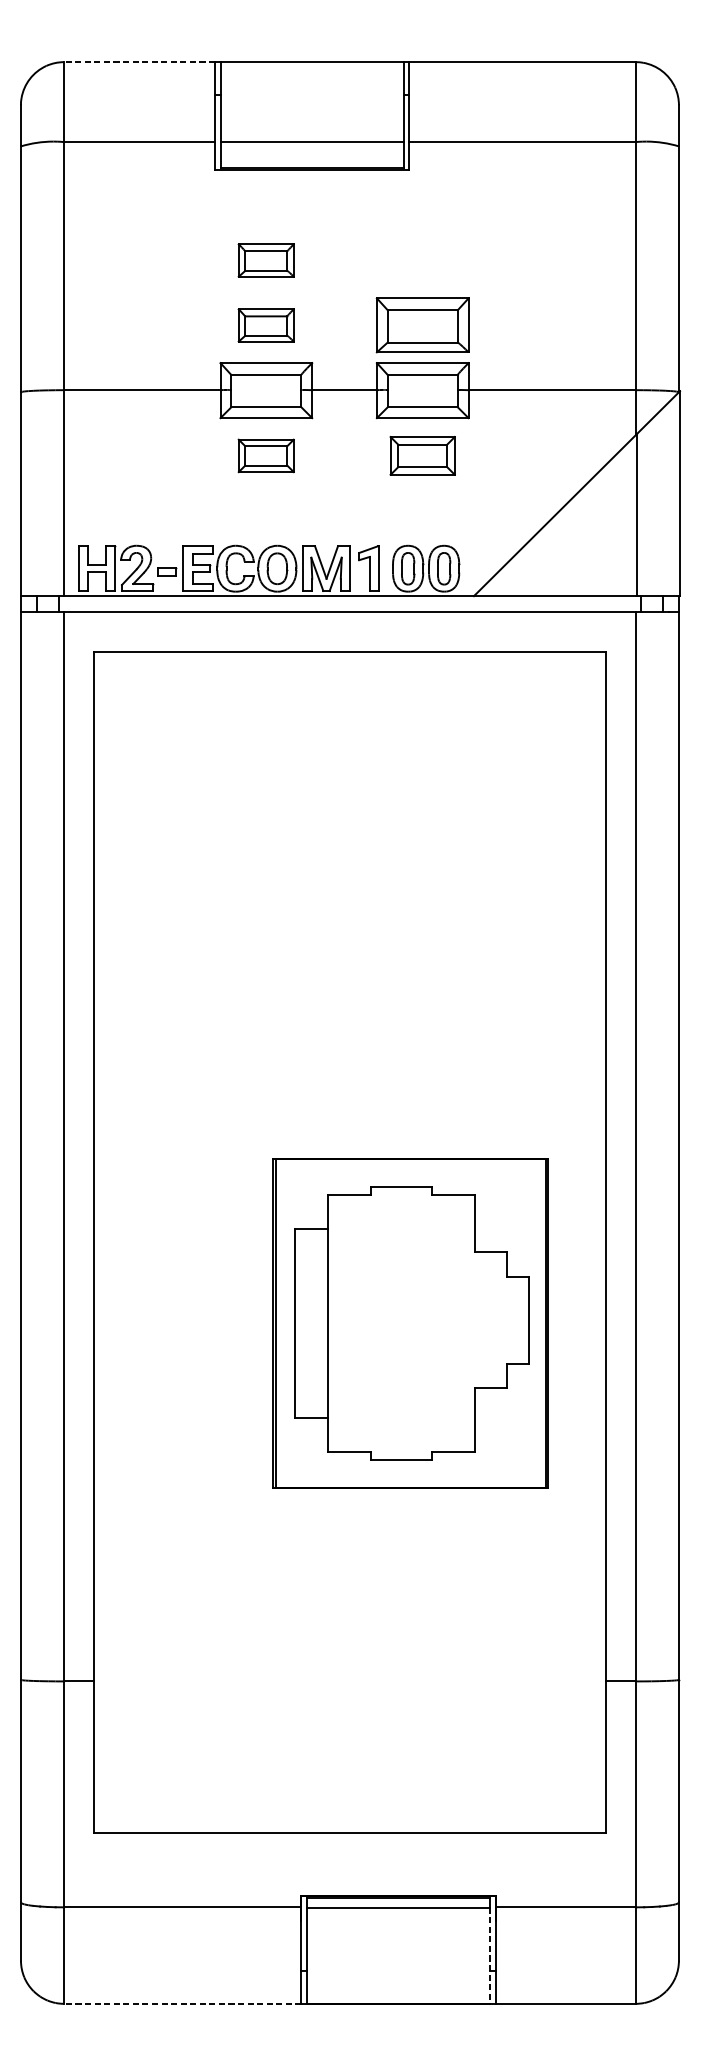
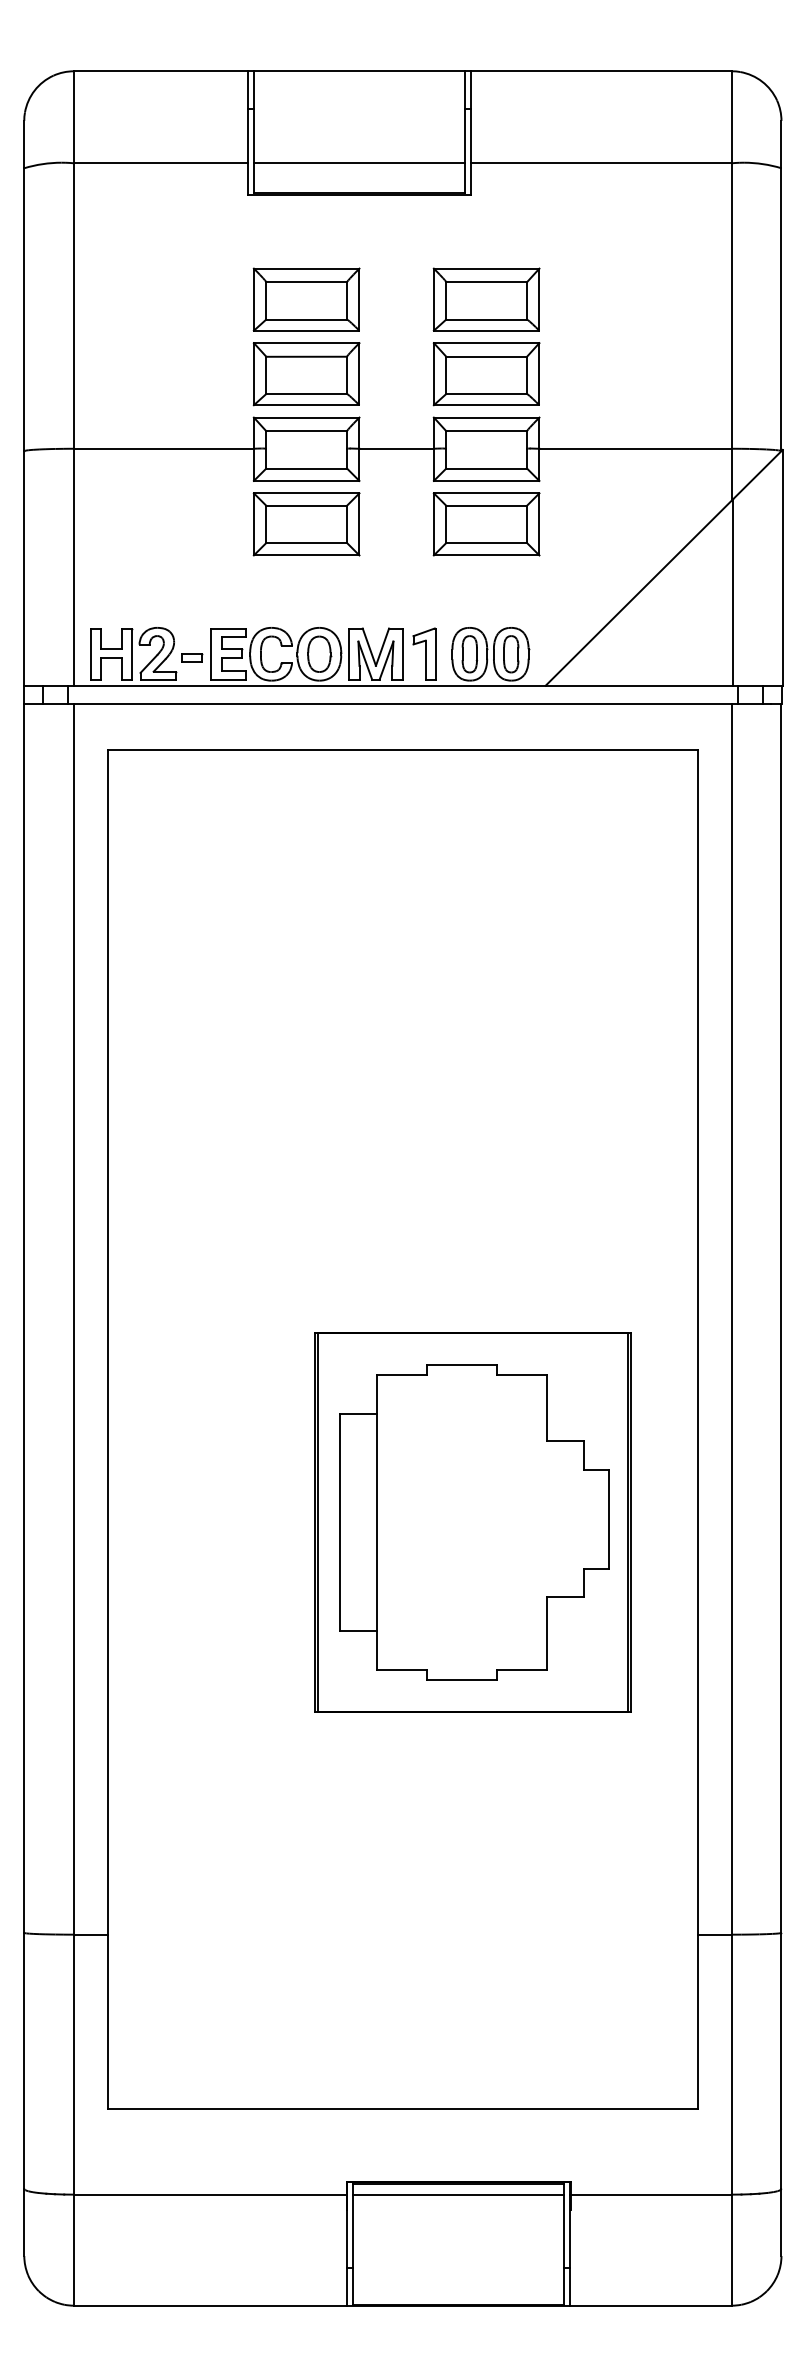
line: (139, 62) -> (160, 71), dashed -> solid
part: (266, 260) -> (306, 299), size x1.67
part: (422, 260) -> (486, 299), added
part: (266, 325) -> (306, 374), size x1.67
part: (266, 455) -> (306, 524), size x1.67
part: (422, 455) -> (486, 524), size x1.43
line: (490, 1955) -> (564, 2250), dashed -> solid
line: (182, 2003) -> (210, 2305), dashed -> solid

